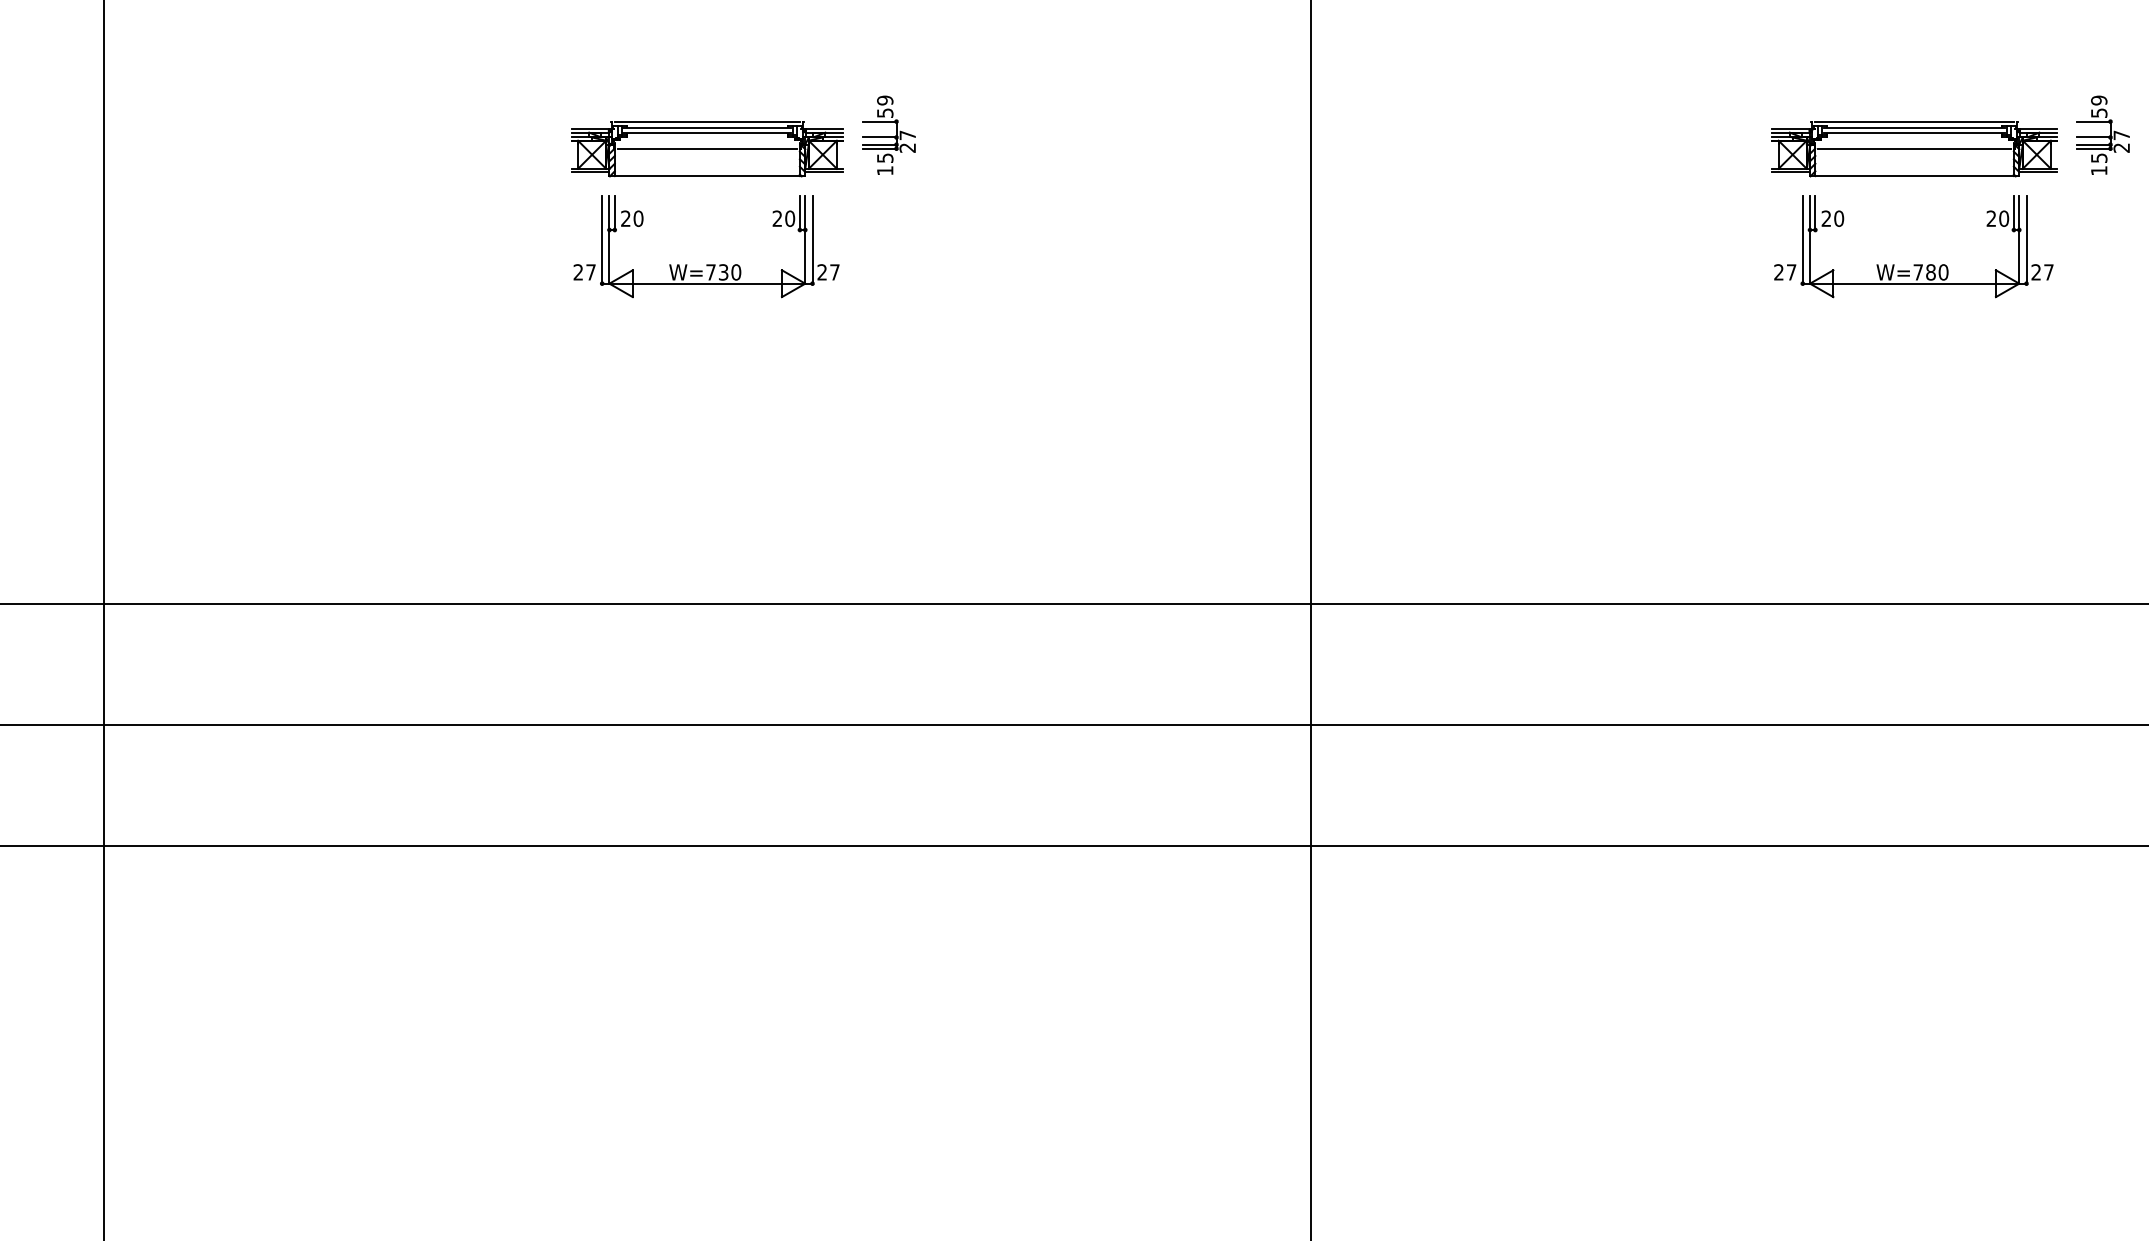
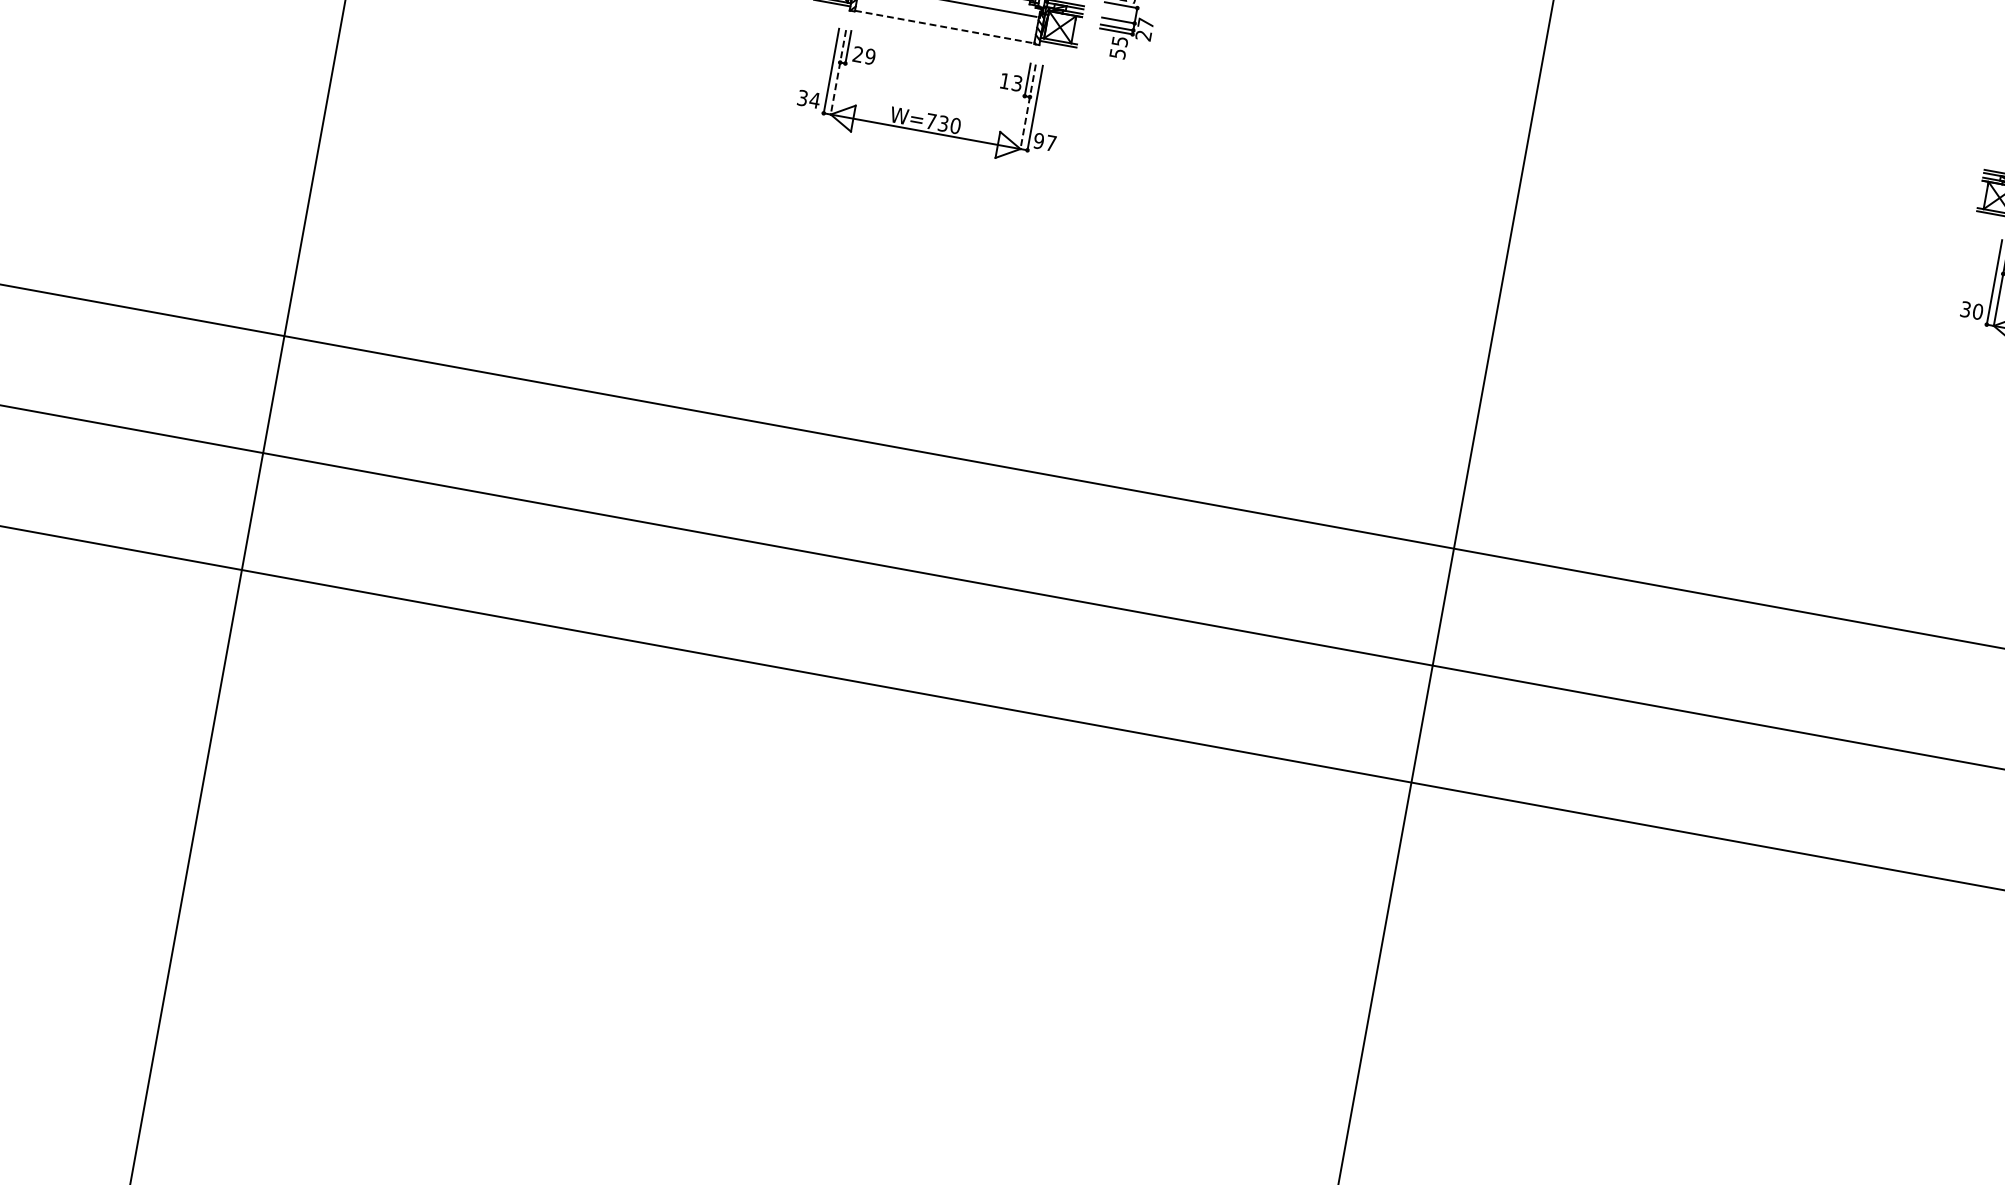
text: (885, 170) -> (1118, 53), 15 -> 55
line: (707, 175) -> (944, 27), solid -> dashed
text: (638, 218) -> (870, 56), 20 -> 29
text: (783, 218) -> (1010, 82), 20 -> 13
line: (609, 240) -> (838, 72), solid -> dashed
line: (805, 240) -> (1028, 107), solid -> dashed
text: (584, 272) -> (808, 99), 27 -> 34
text: (822, 272) -> (1039, 141), 27 -> 97
text: (1785, 272) -> (1972, 310), 27 -> 30

